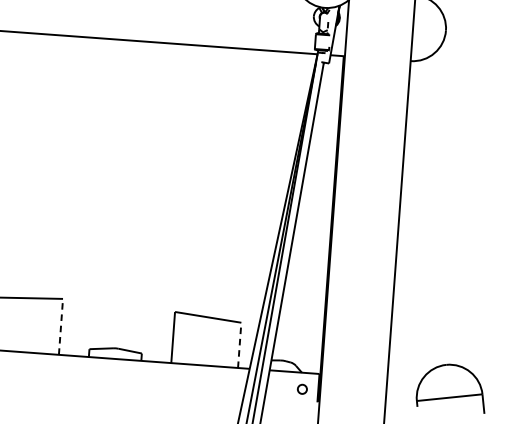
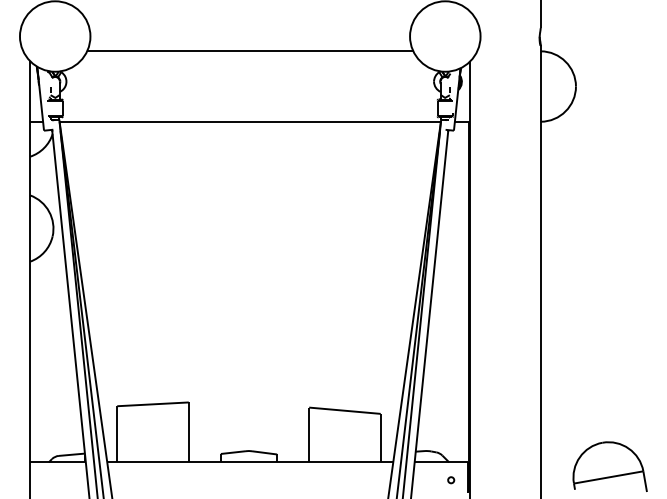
line: (60, 326) -> (188, 432), dashed -> solid
line: (239, 344) -> (380, 437), dashed -> solid
part: (302, 389) -> (451, 480), size x0.62

